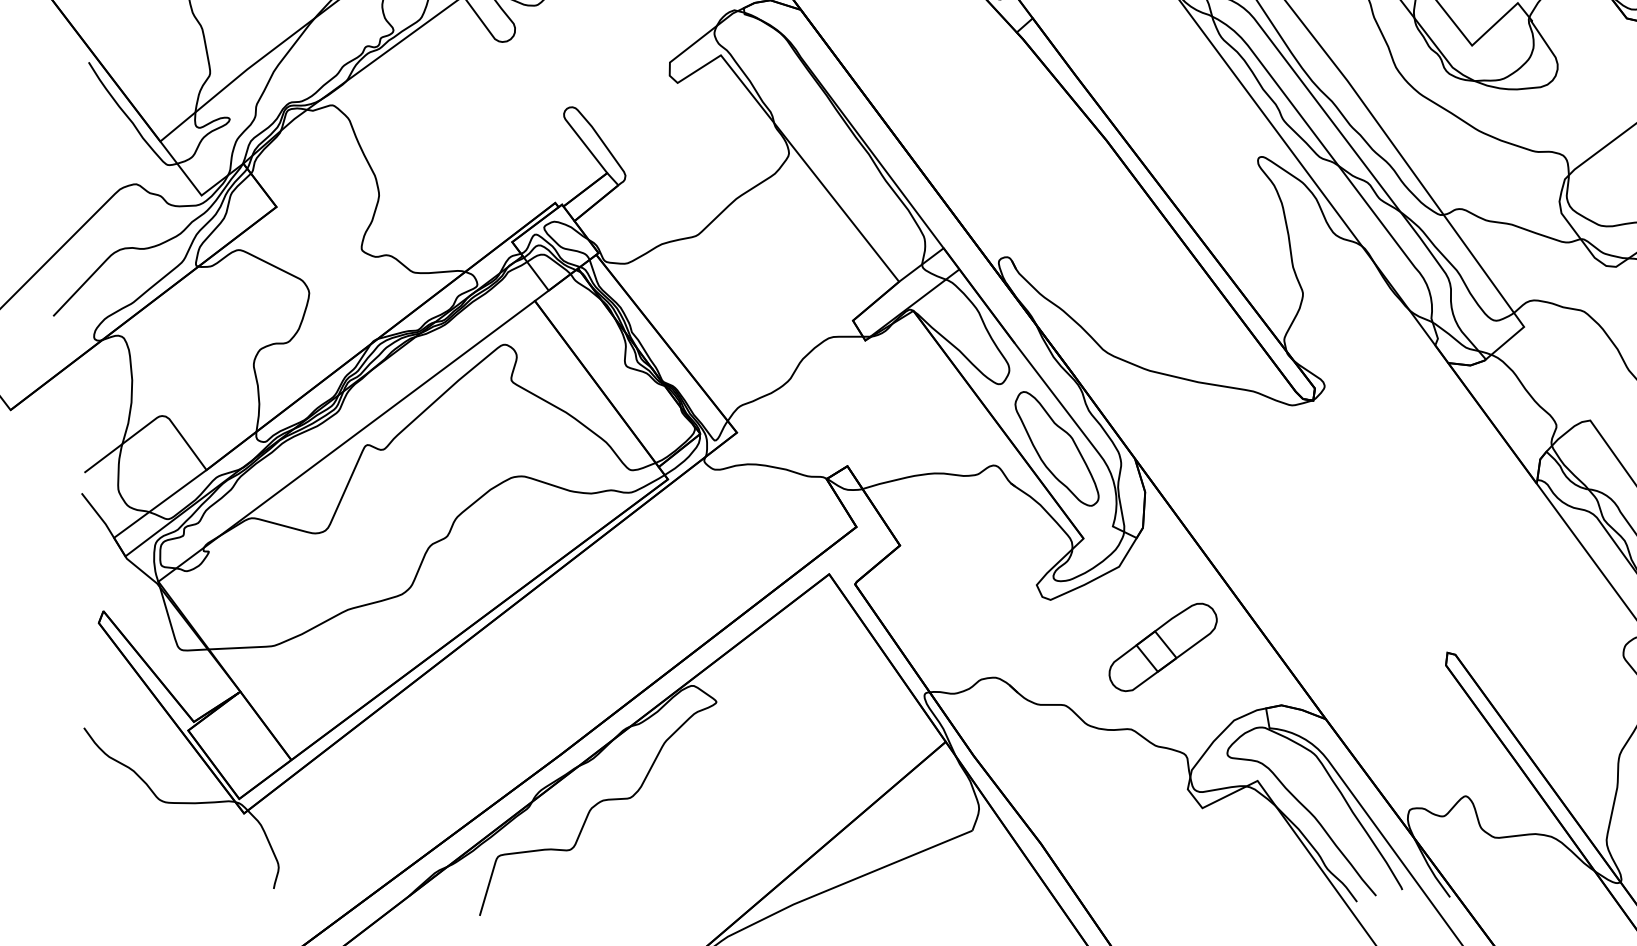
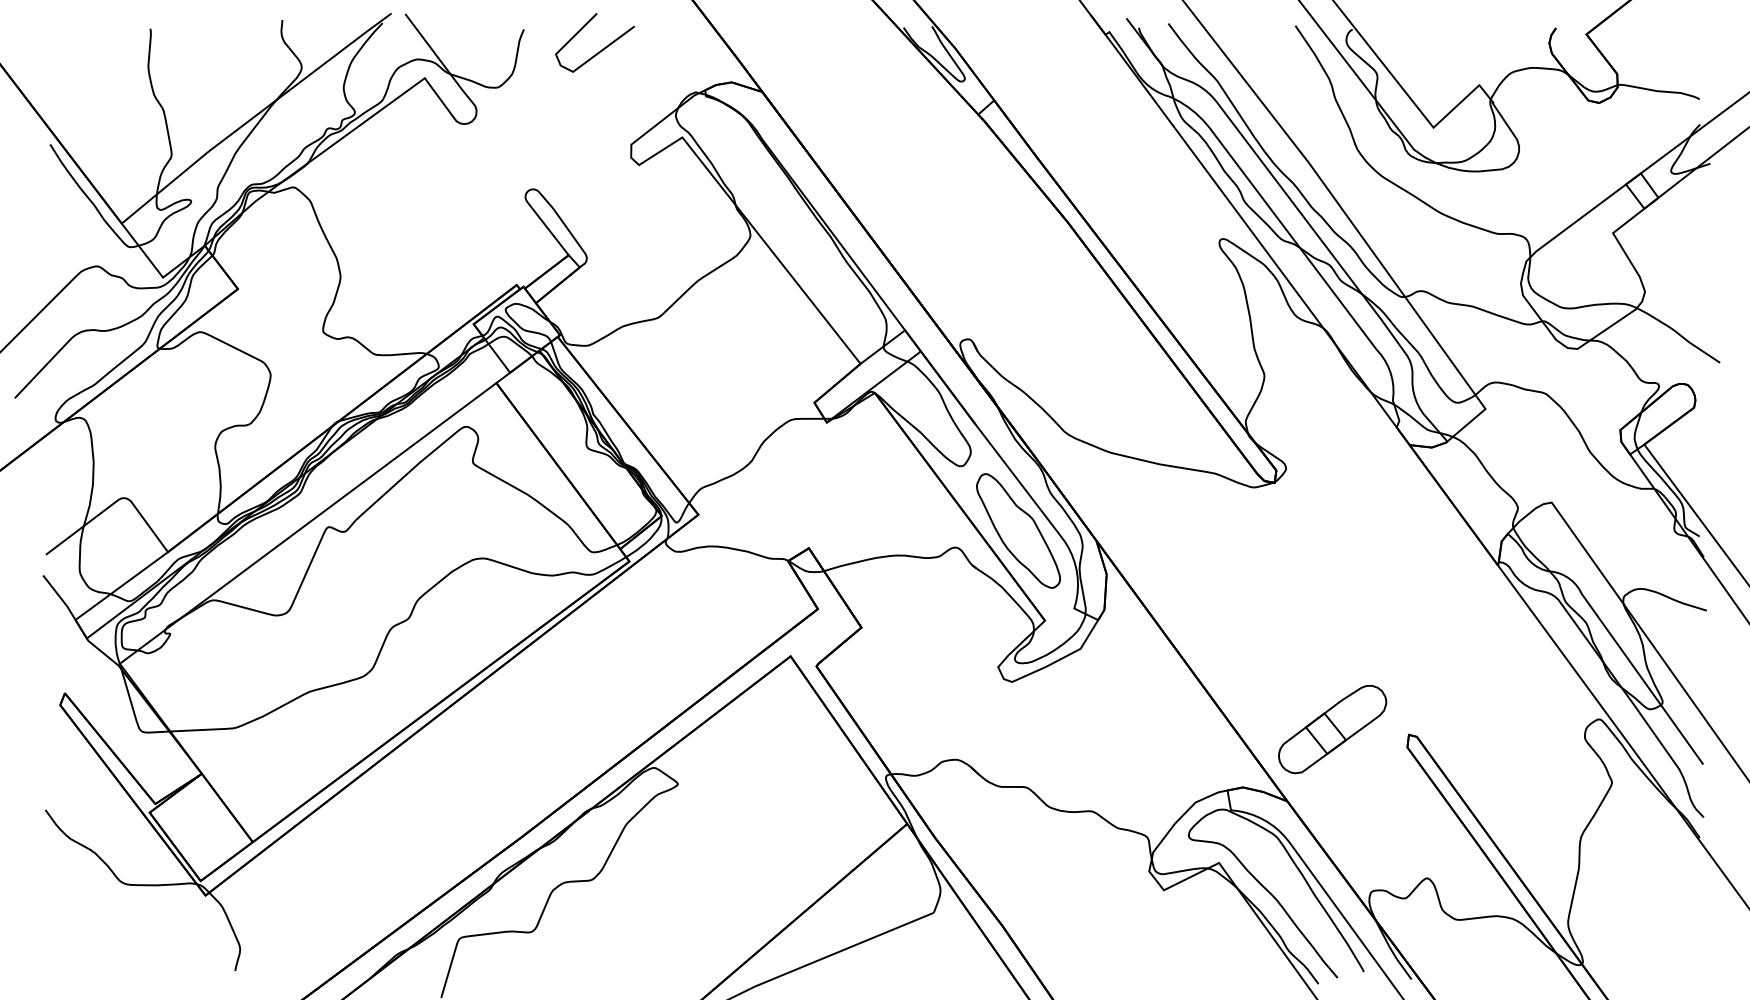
part: (1163, 647) -> (1332, 729), moved

